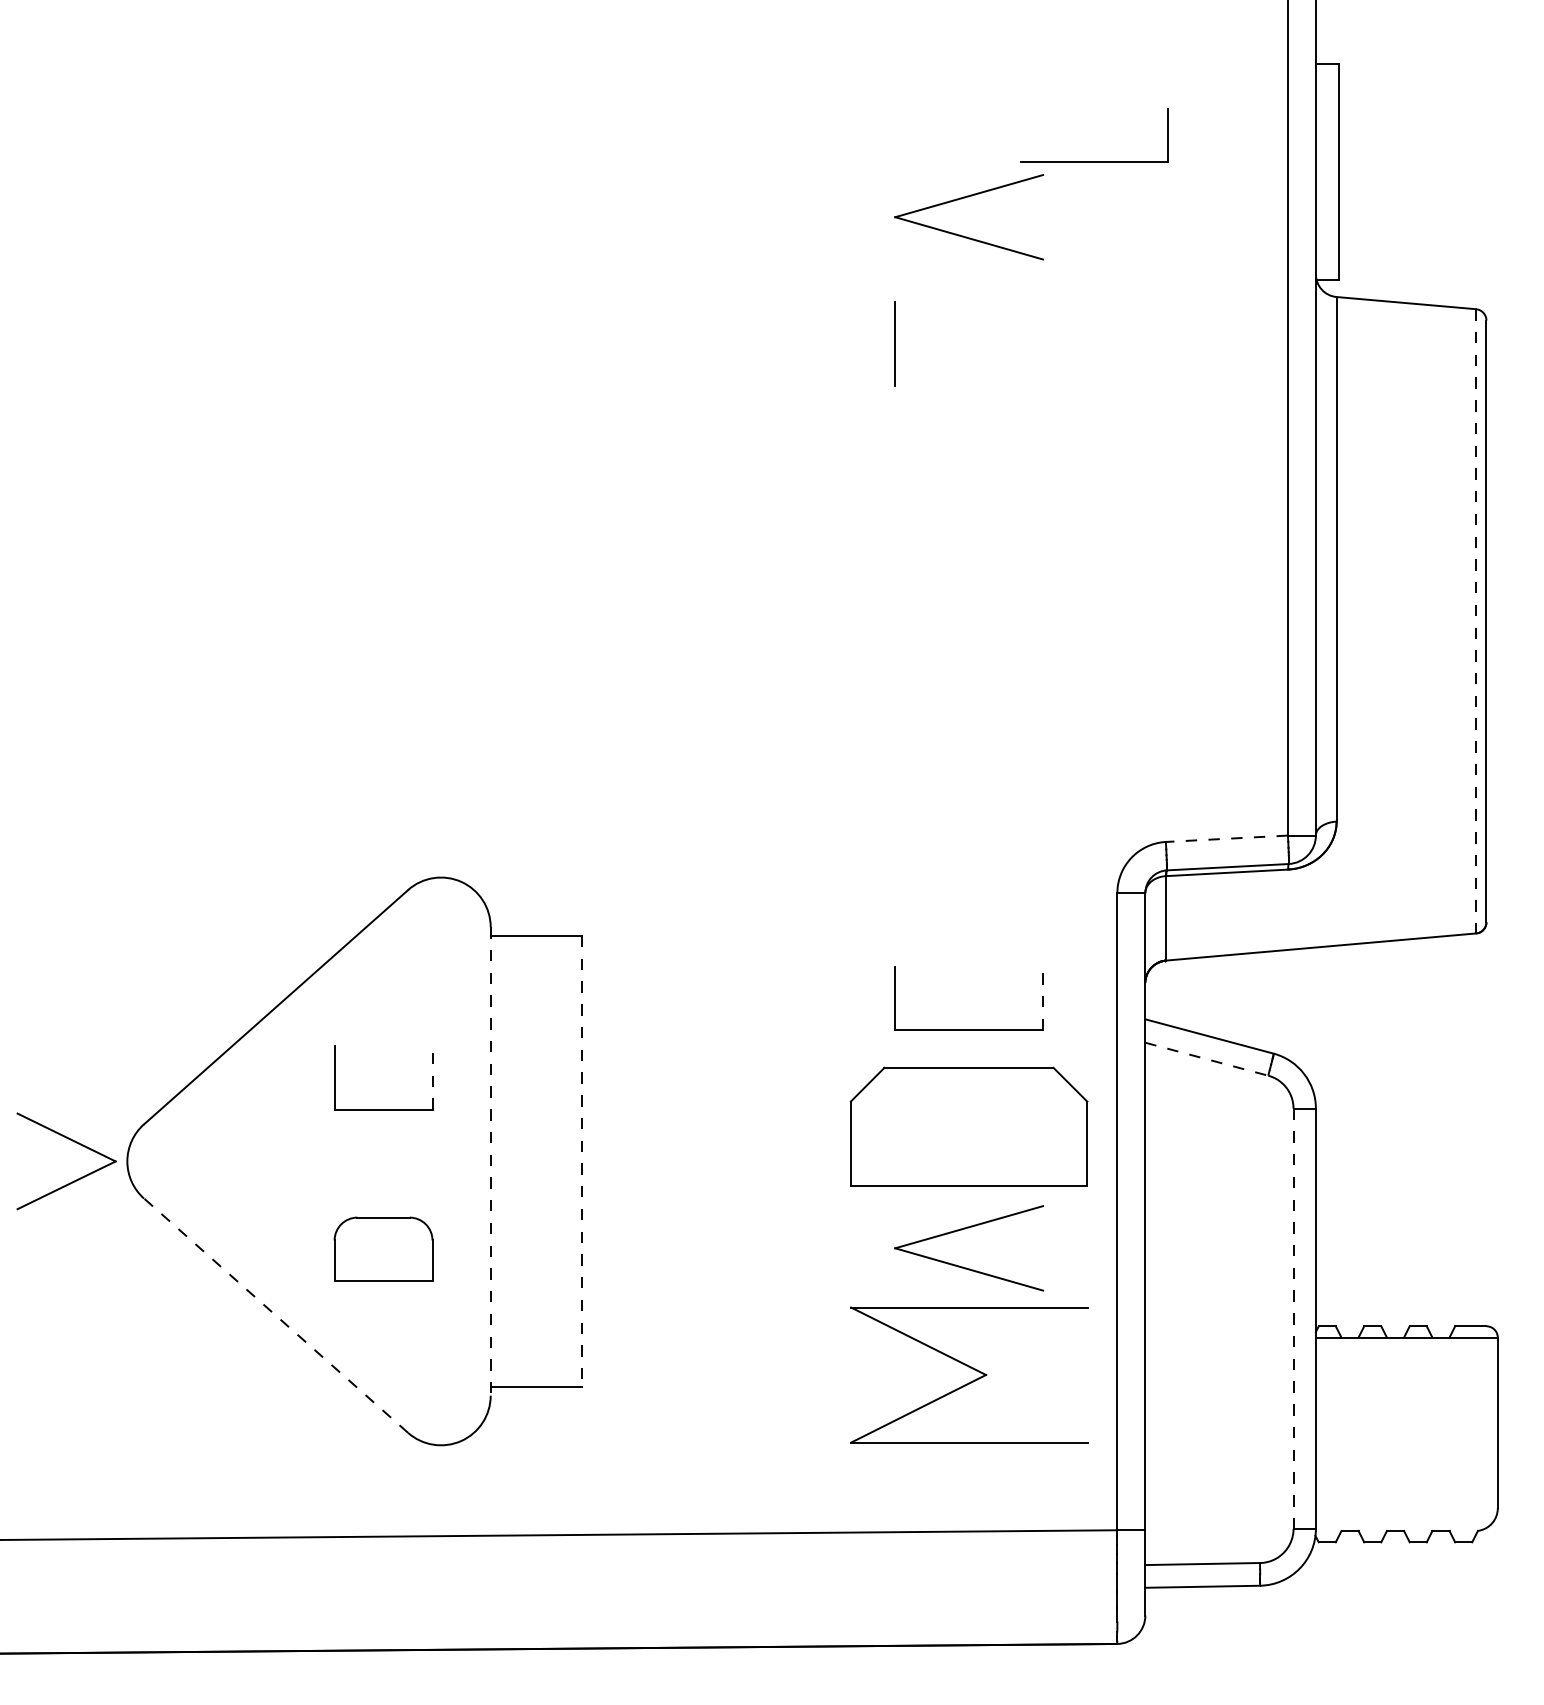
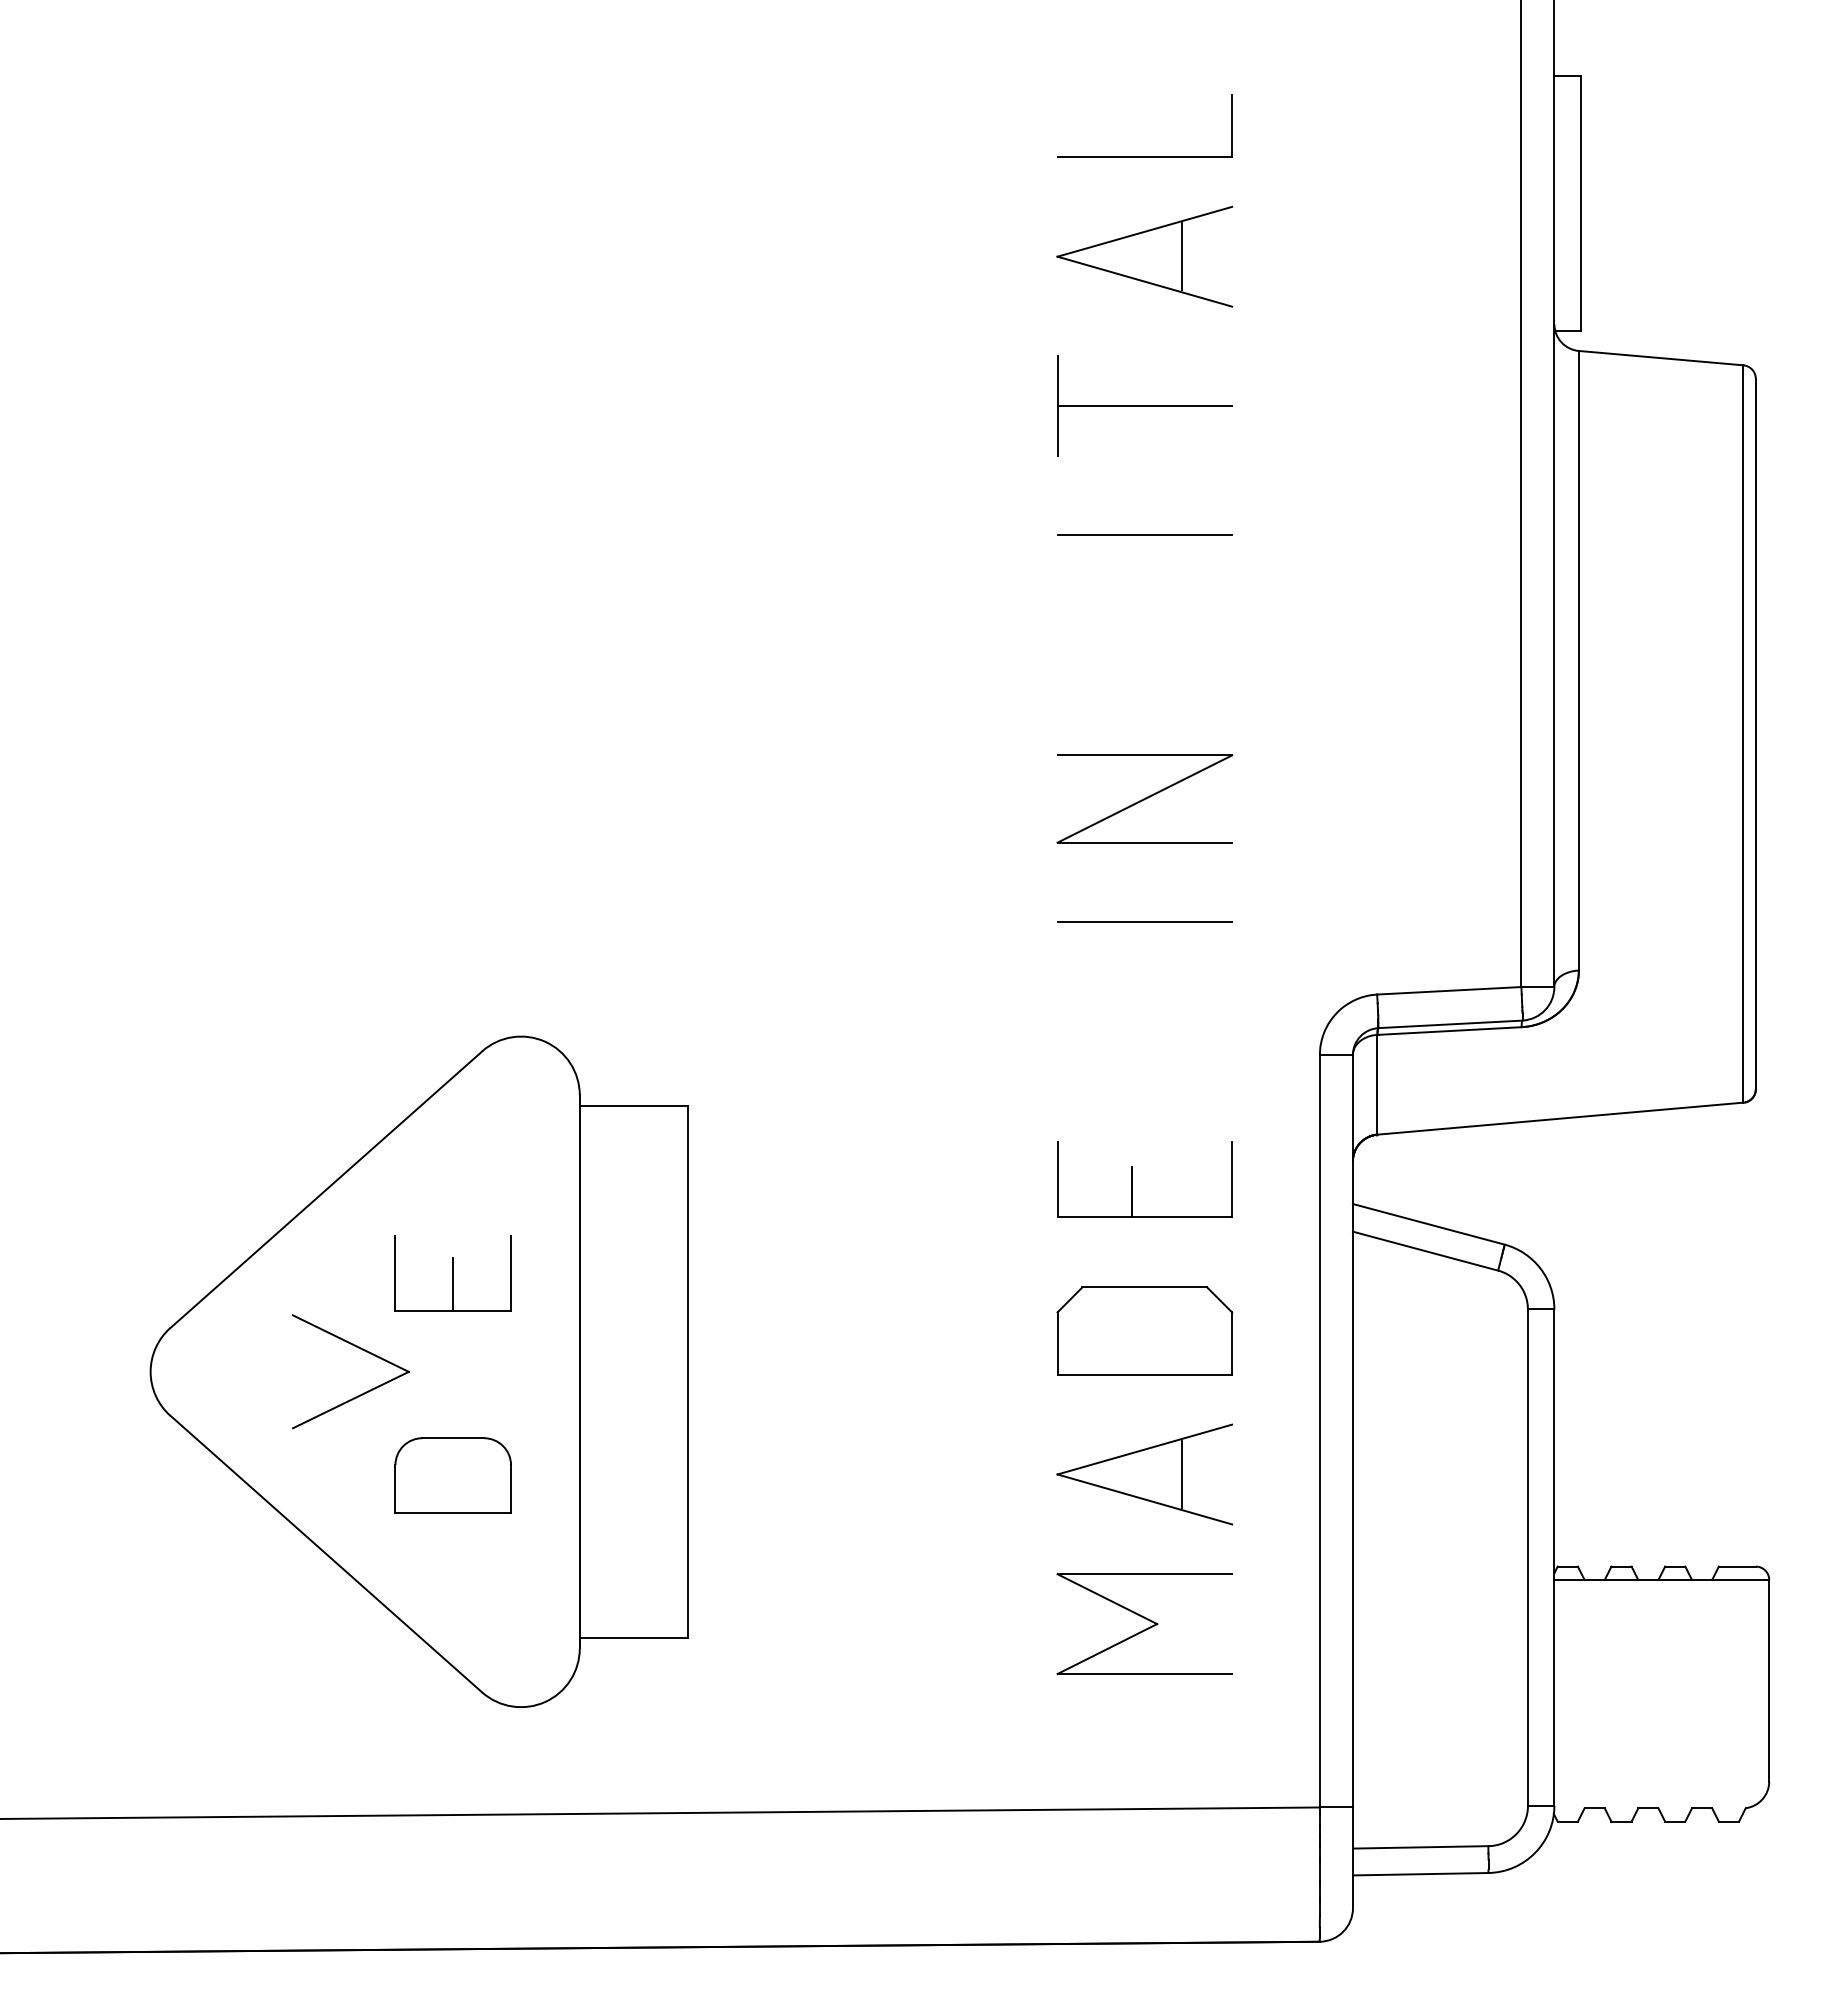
part: (1094, 161) -> (1144, 156), moved
line: (1001, 217) -> (1182, 256), added
line: (968, 344) -> (1144, 406), added
line: (968, 453) -> (1144, 535), added
line: (1476, 620) -> (1743, 733), dashed -> solid
part: (968, 675) -> (1144, 798), added
line: (968, 780) -> (1144, 921), added
line: (1226, 838) -> (1448, 990), dashed -> solid
line: (1043, 997) -> (1232, 1178), dashed -> solid
line: (958, 1008) -> (1132, 1191), added
line: (1207, 1059) -> (1426, 1251), dashed -> solid
line: (432, 1077) -> (511, 1272), dashed -> solid
line: (383, 1087) -> (453, 1284), added
part: (968, 1126) -> (1144, 1330), size x0.62
part: (74, 1142) -> (360, 1349), moved
line: (490, 1161) -> (579, 1371), dashed -> solid
line: (581, 1161) -> (687, 1372), dashed -> solid
line: (1001, 1248) -> (1182, 1474), added
line: (275, 1315) -> (325, 1553), dashed -> solid
line: (1293, 1319) -> (1527, 1558), dashed -> solid
part: (968, 1374) -> (1144, 1623), size x0.62

